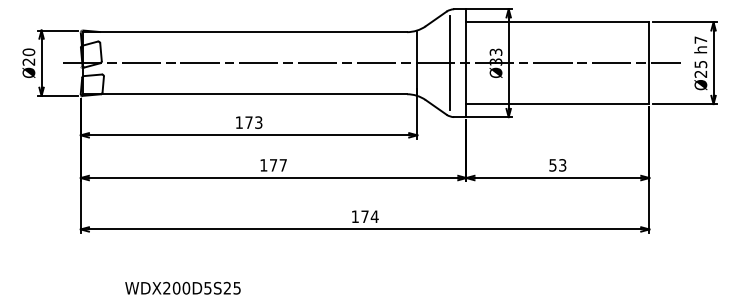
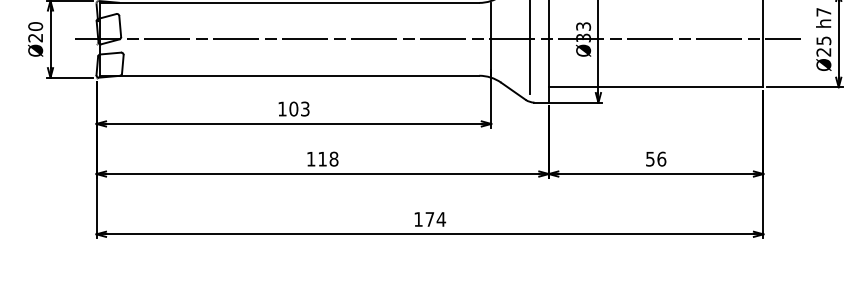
text: (248, 122) -> (293, 108), 173 -> 103
text: (278, 165) -> (328, 159), 177 -> 118
text: (562, 165) -> (661, 159), 53 -> 56

